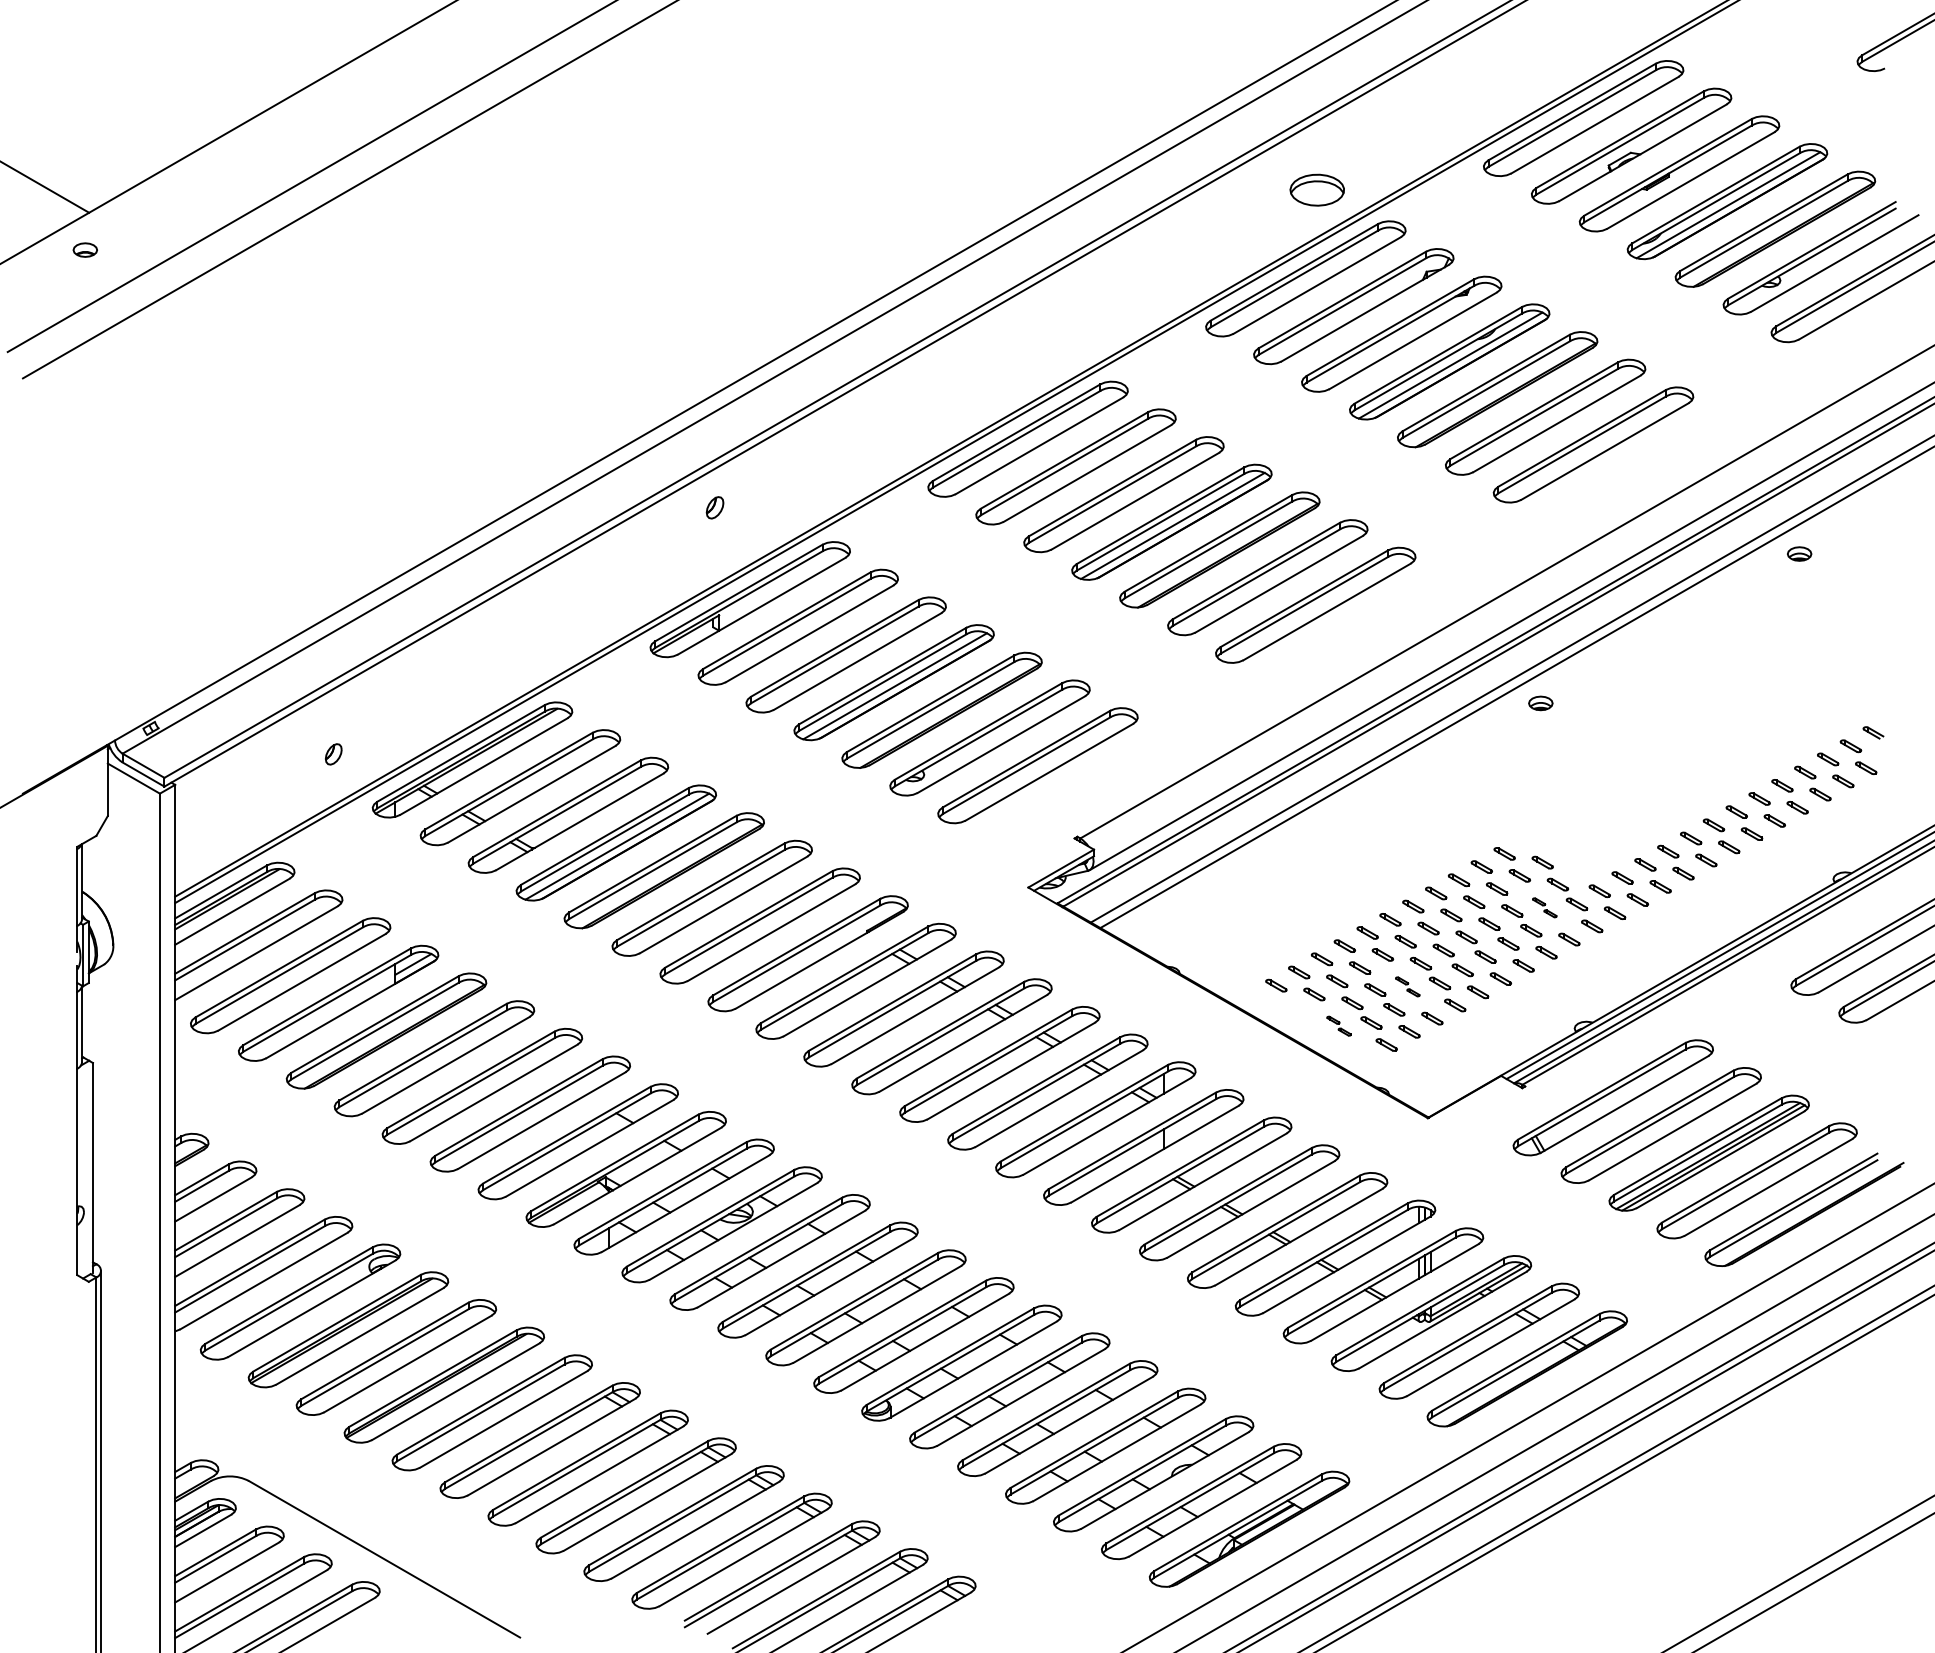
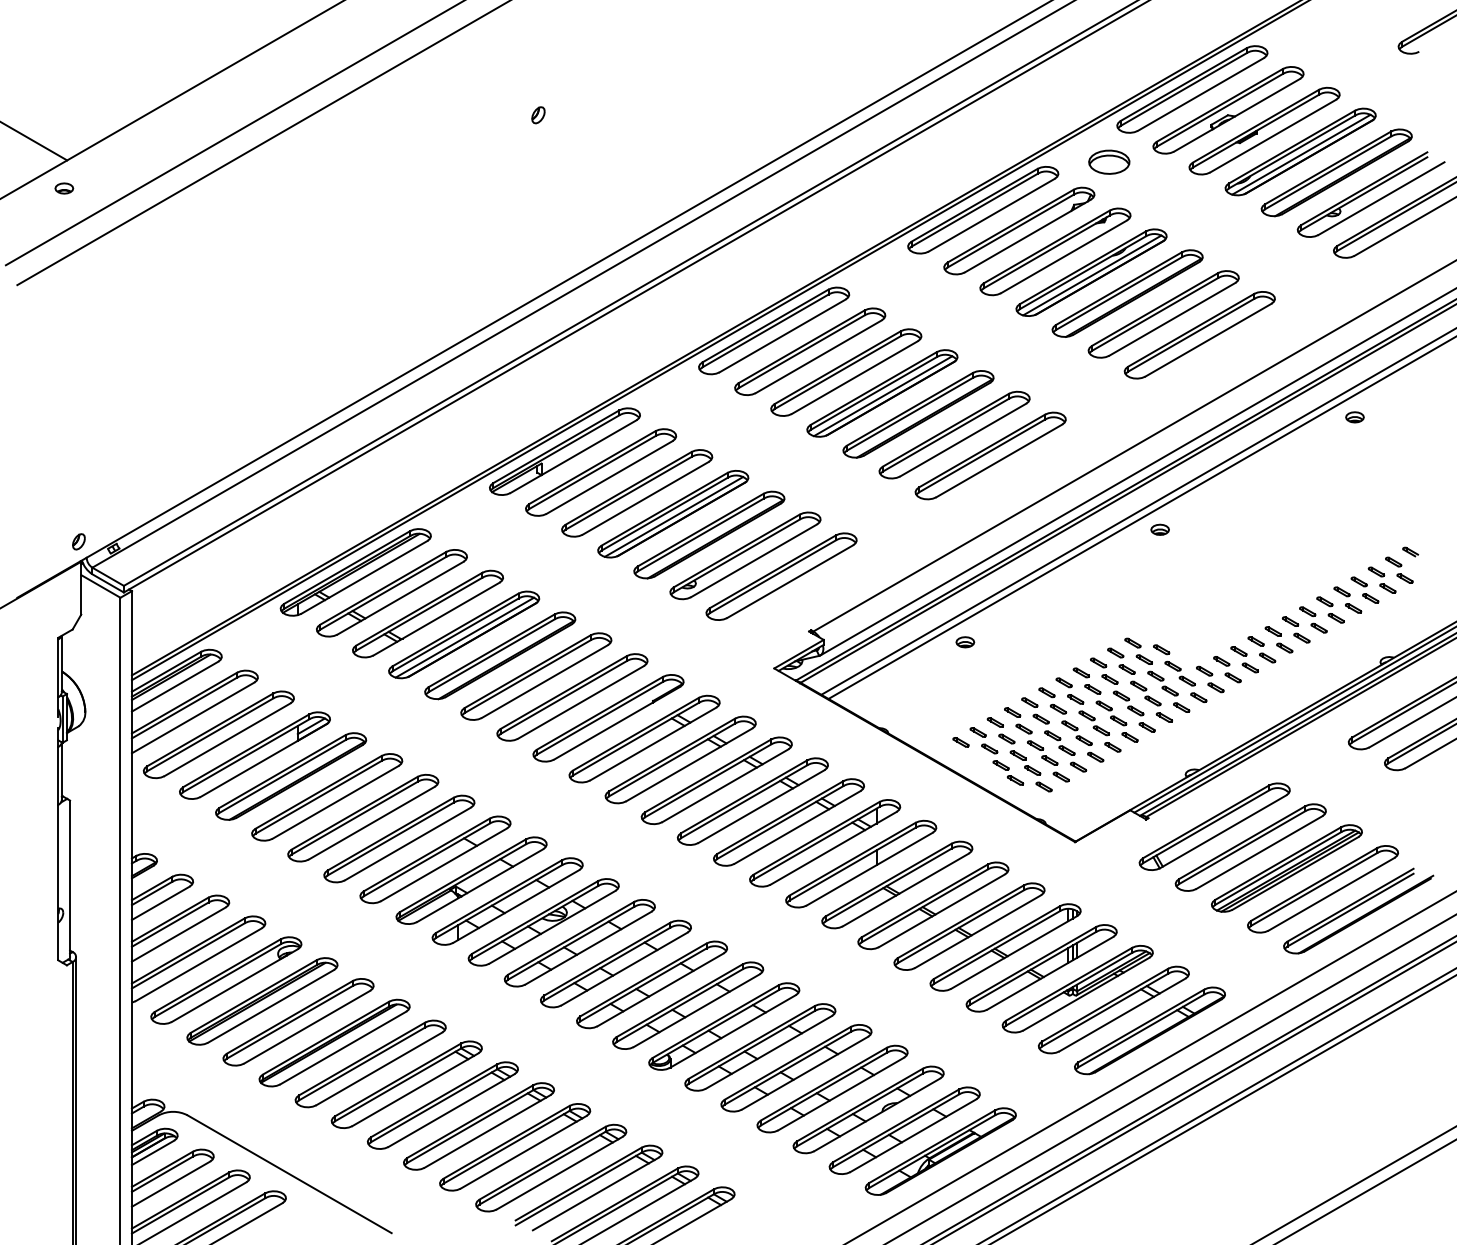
part: (1316, 189) -> (1108, 161), moved
part: (714, 507) -> (538, 115), moved
part: (333, 754) -> (78, 541), moved
part: (1281, 852) -> (964, 642), added
part: (1544, 907) -> (1162, 683), size x1.67
part: (1407, 986) -> (1059, 742), size x1.67
part: (1338, 1025) -> (1007, 772), size x1.67

